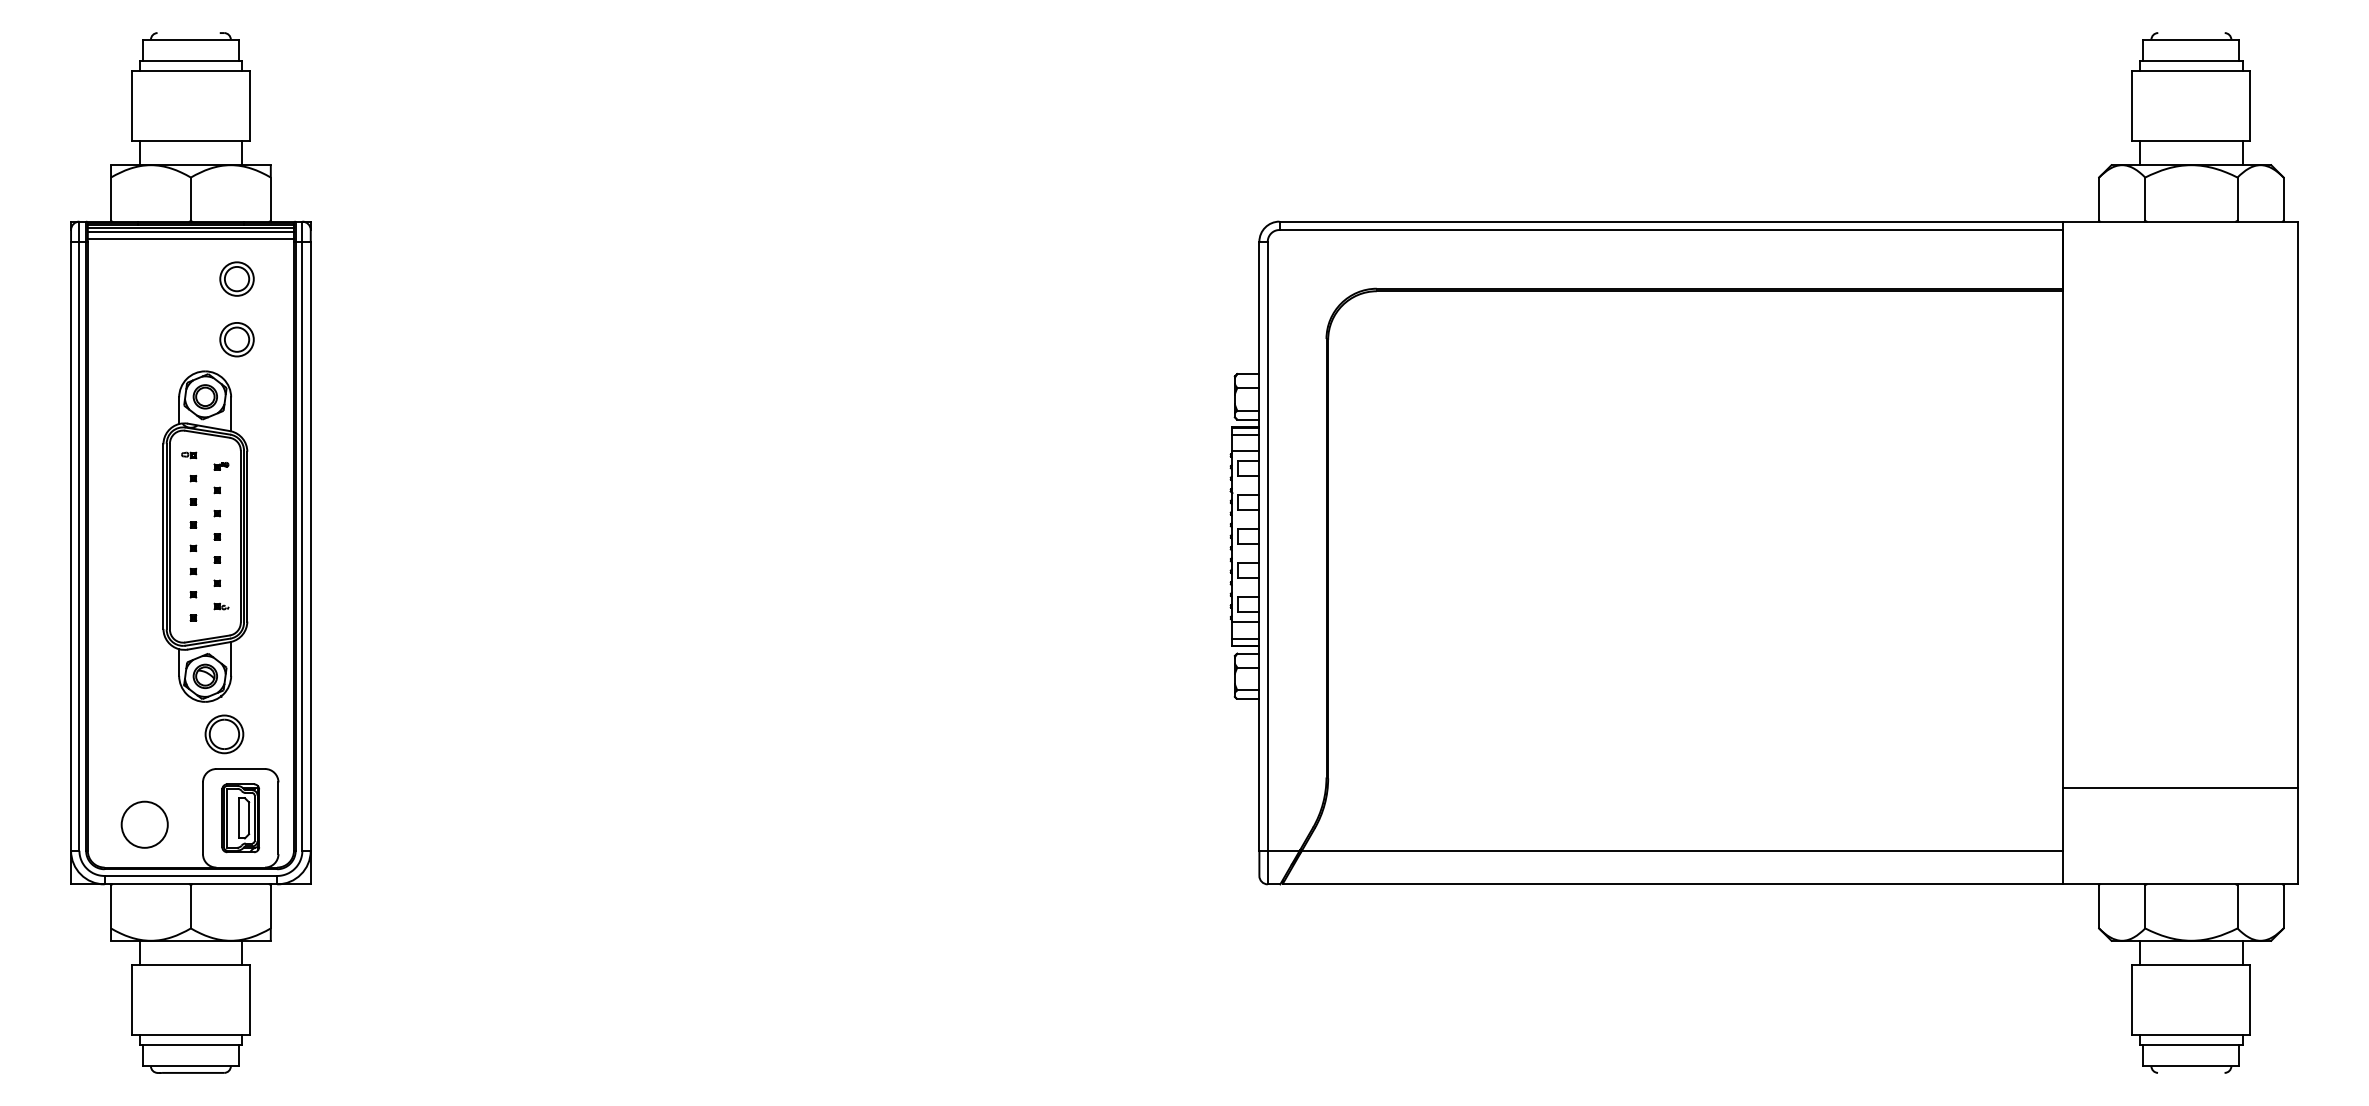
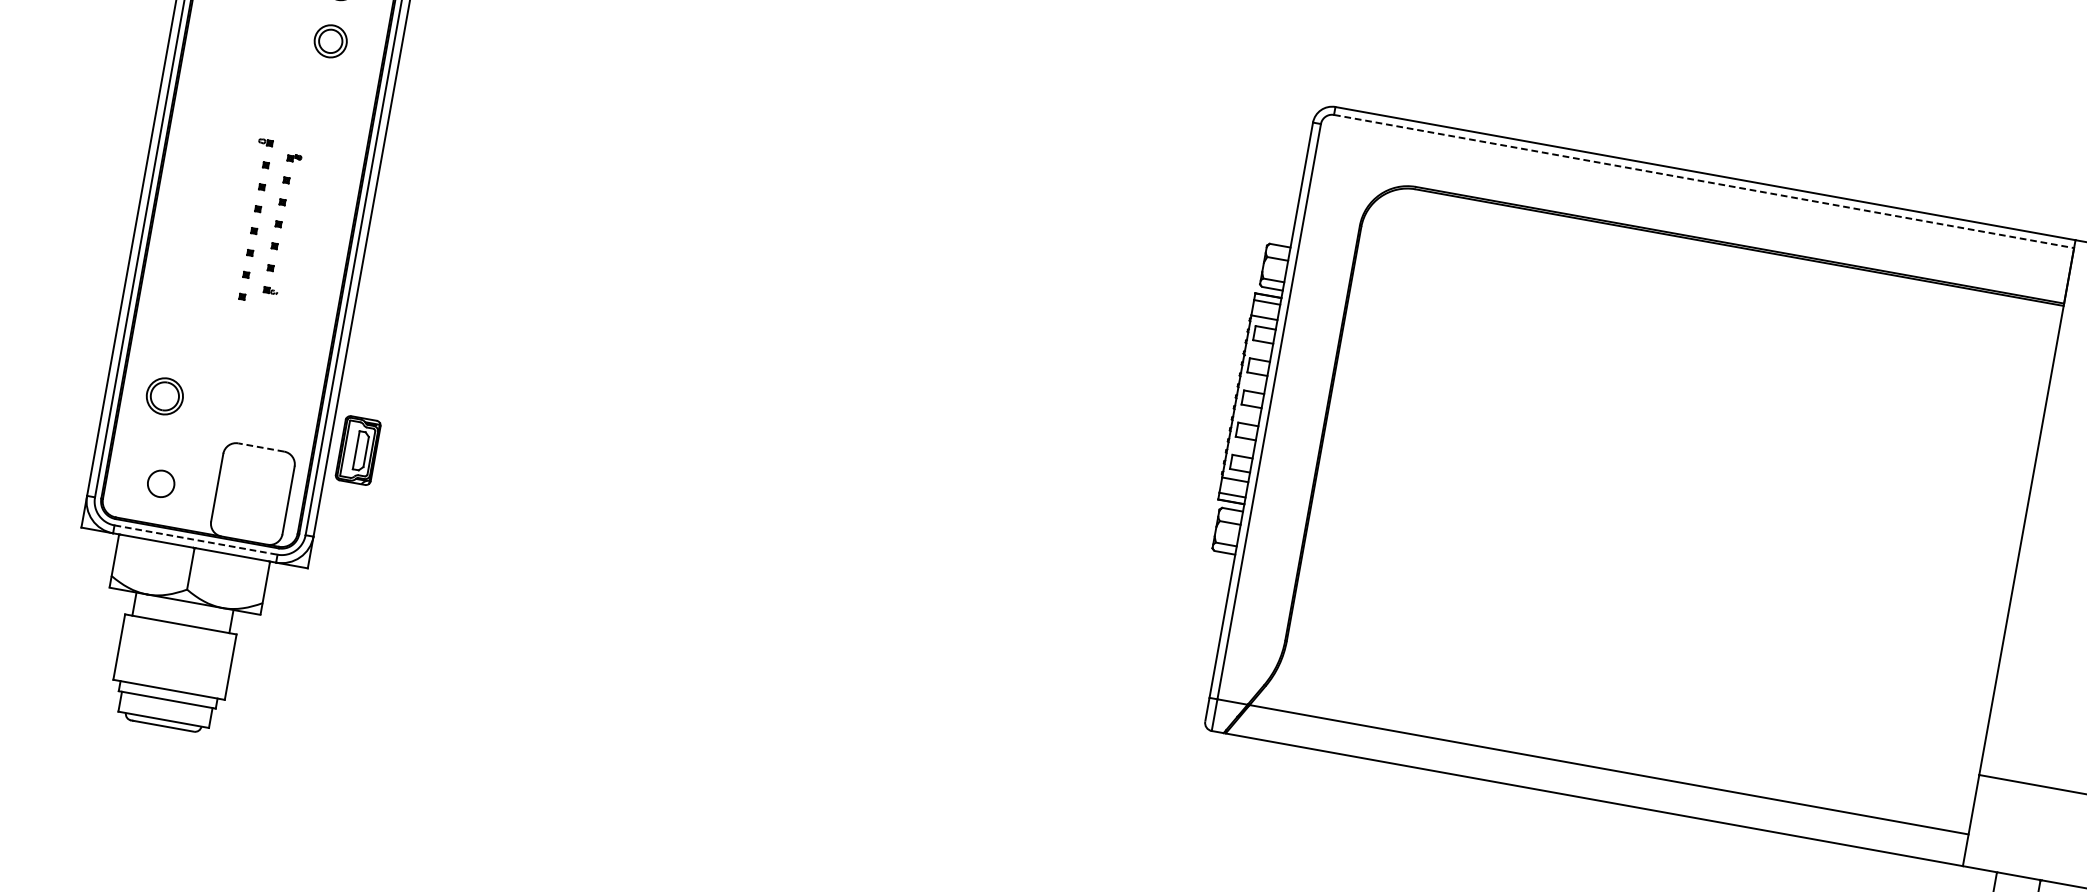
line: (1671, 230) -> (1704, 182), solid -> dashed
part: (205, 536) -> (267, 221), removed
part: (224, 734) -> (164, 396), moved
line: (240, 769) -> (260, 447), solid -> dashed
part: (240, 818) -> (357, 450), moved
circle: (144, 824) -> (160, 483), size x0.6
line: (191, 875) -> (196, 539), solid -> dashed

